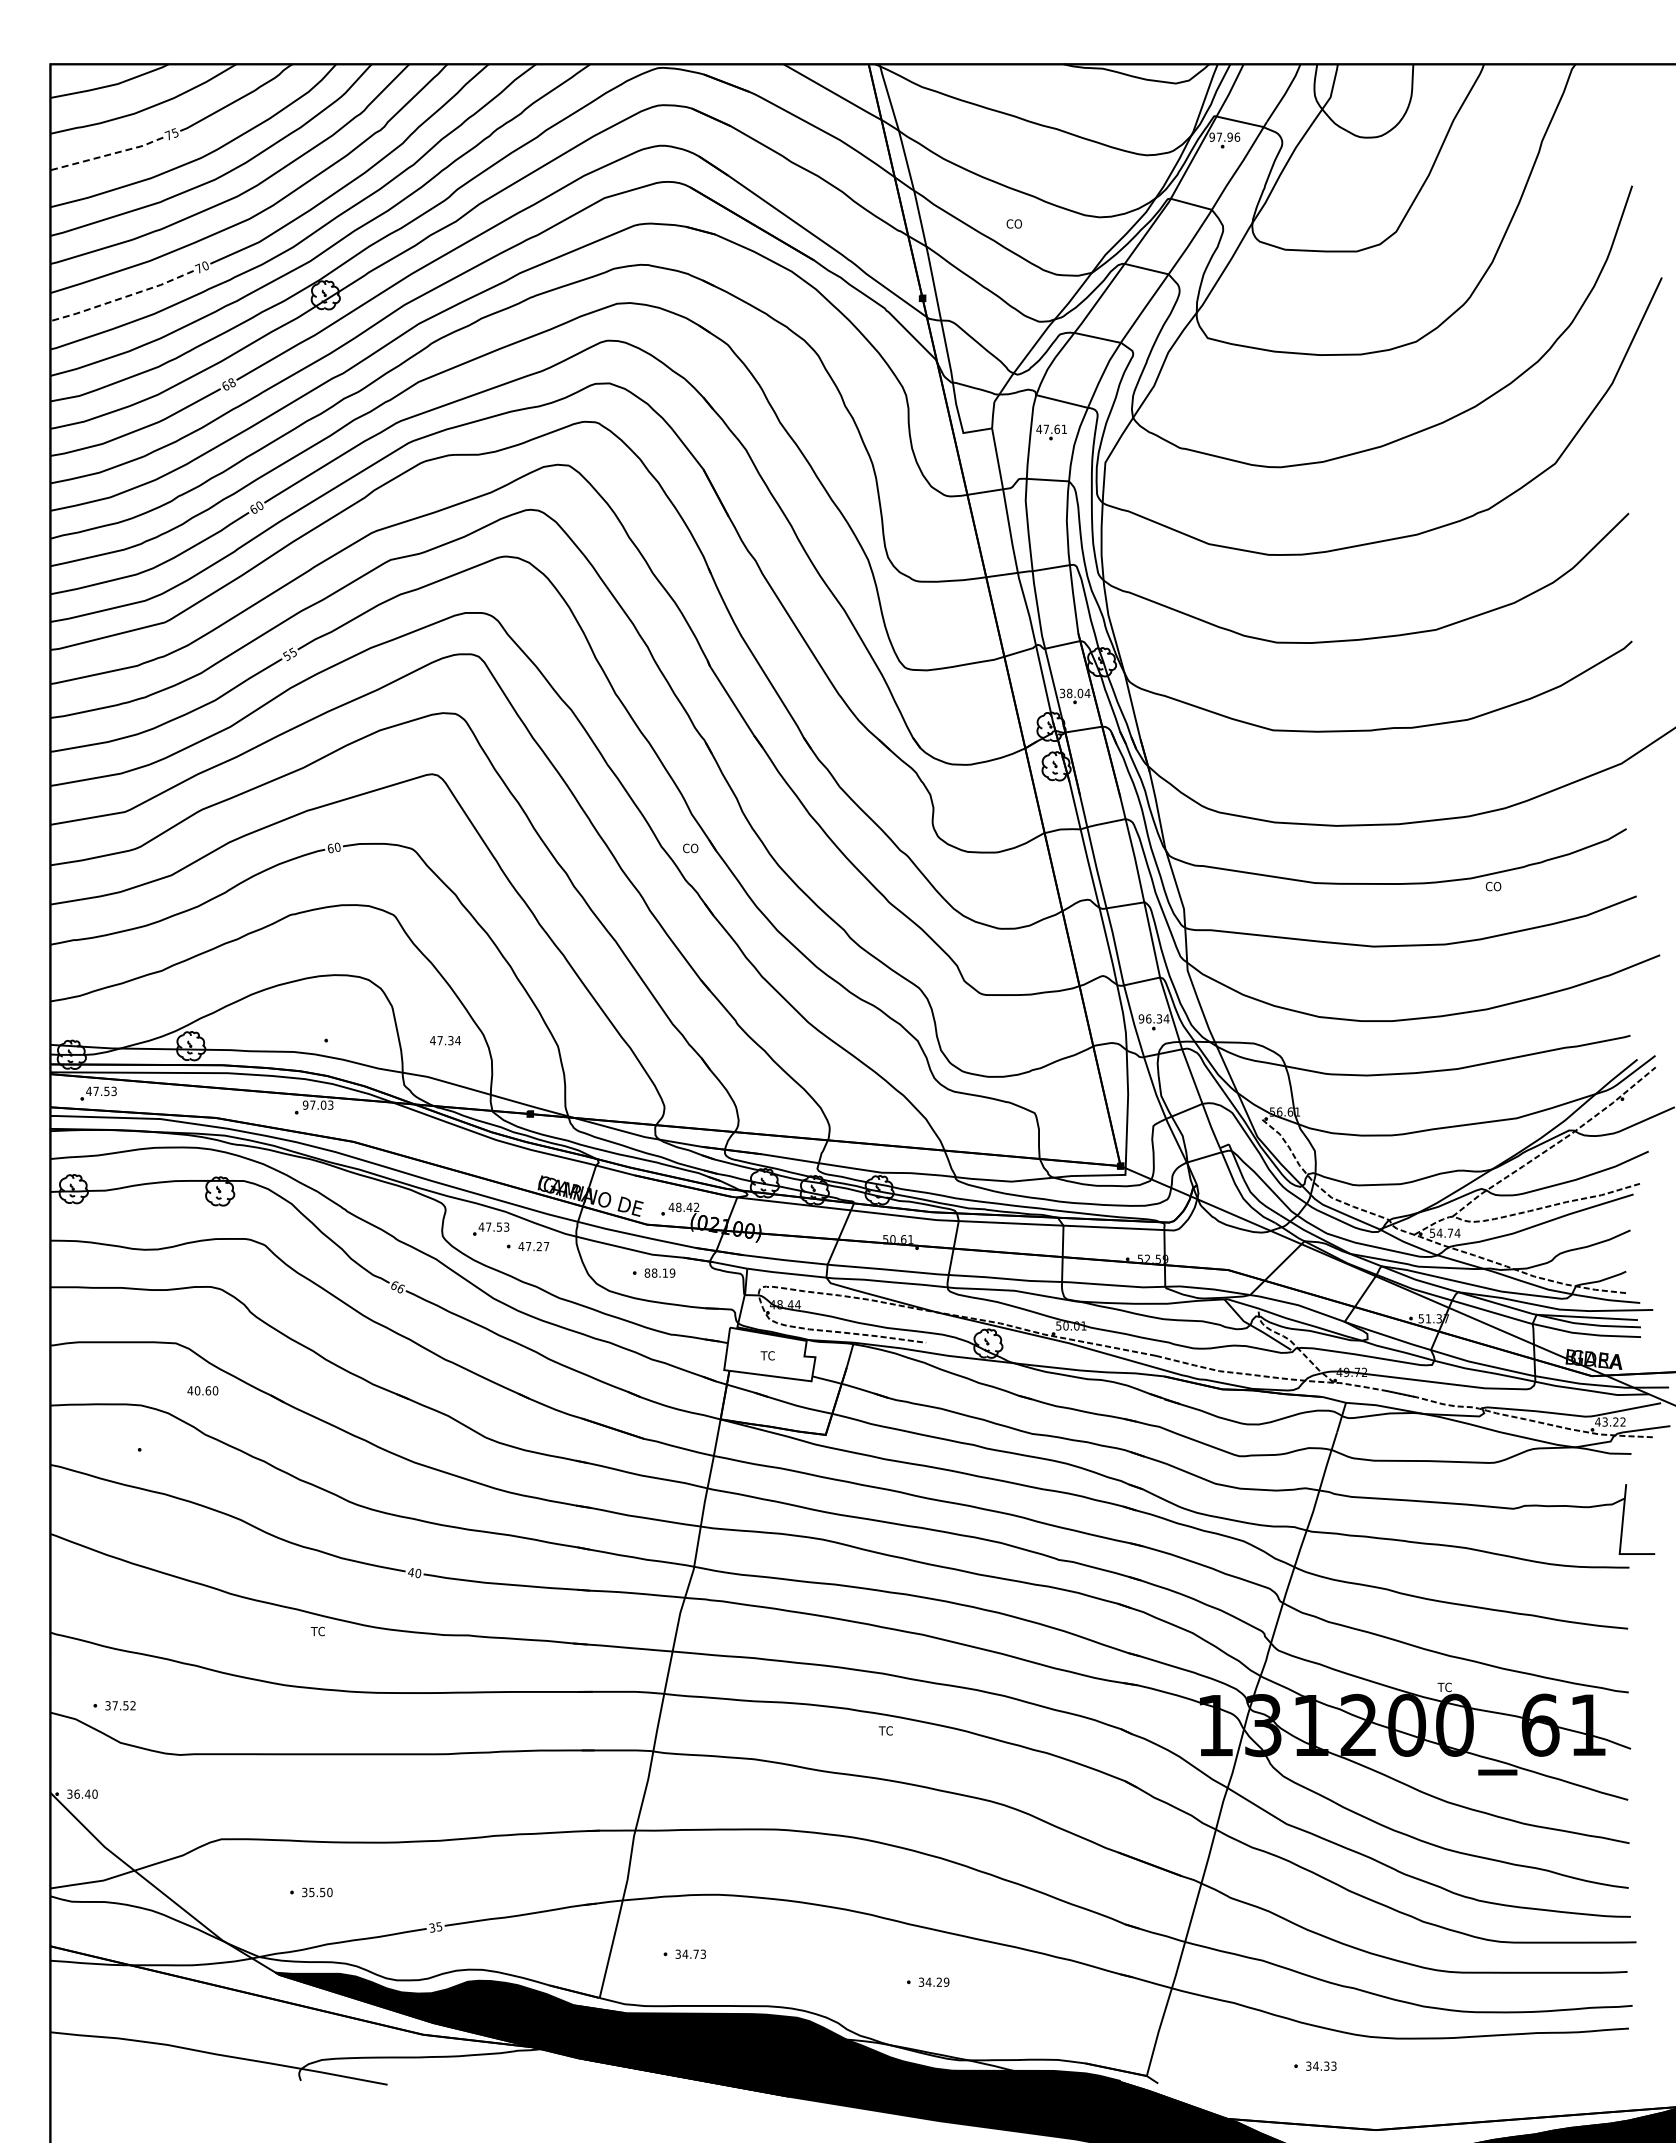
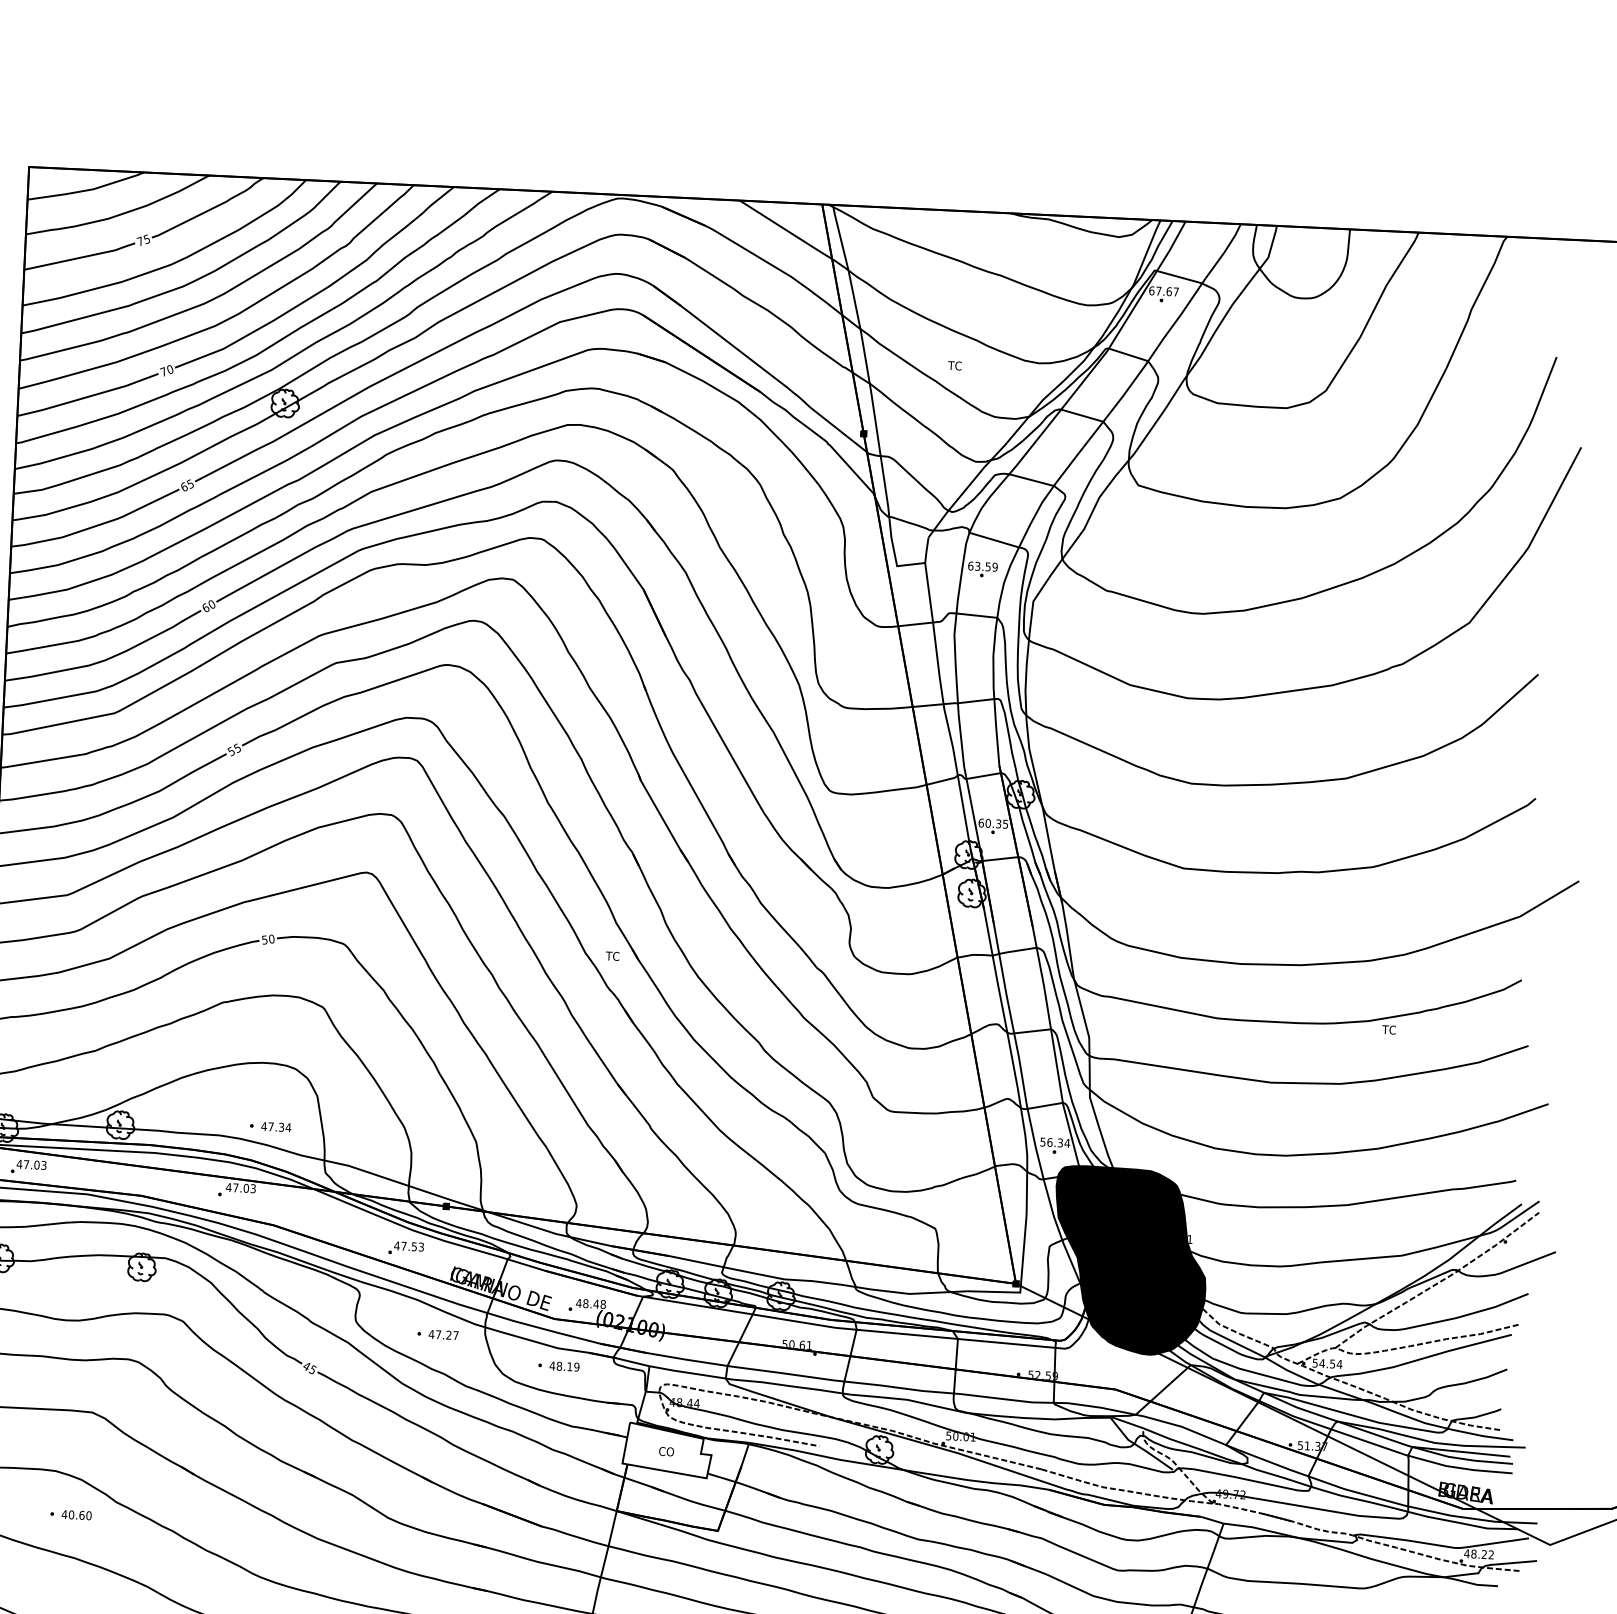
text: (1224, 136) -> (1163, 290), 97.96 -> 67.67
line: (108, 154) -> (81, 257), dashed -> solid
text: (1014, 223) -> (956, 365), CO -> TC
line: (122, 298) -> (88, 397), dashed -> solid
text: (231, 382) -> (190, 483), 68 -> 65
text: (1051, 429) -> (982, 566), 47.61 -> 63.59
text: (1074, 693) -> (992, 823), 38.04 -> 60.35
text: (330, 848) -> (264, 939), 60 -> 50
text: (690, 848) -> (613, 956), CO -> TC
text: (1493, 886) -> (1390, 1029), CO -> TC
text: (1141, 1018) -> (1042, 1141), 96.34 -> 56.34
text: (445, 1040) -> (276, 1126), moved
text: (106, 1090) -> (36, 1164), 47.53 -> 47.03
text: (305, 1104) -> (228, 1186), 97.03 -> 47.03
fill: (1236, 1136) -> (1129, 1260), added
text: (696, 1207) -> (603, 1304), 48.42 -> 48.48
part: (491, 1228) -> (406, 1247), moved
text: (1449, 1232) -> (1331, 1363), 54.74 -> 54.54
text: (646, 1272) -> (551, 1365), 88.19 -> 48.19
text: (397, 1287) -> (309, 1368), 66 -> 45
text: (768, 1355) -> (666, 1451), TC -> CO
text: (202, 1390) -> (76, 1514), moved
text: (1604, 1421) -> (1473, 1553), 43.22 -> 48.22

